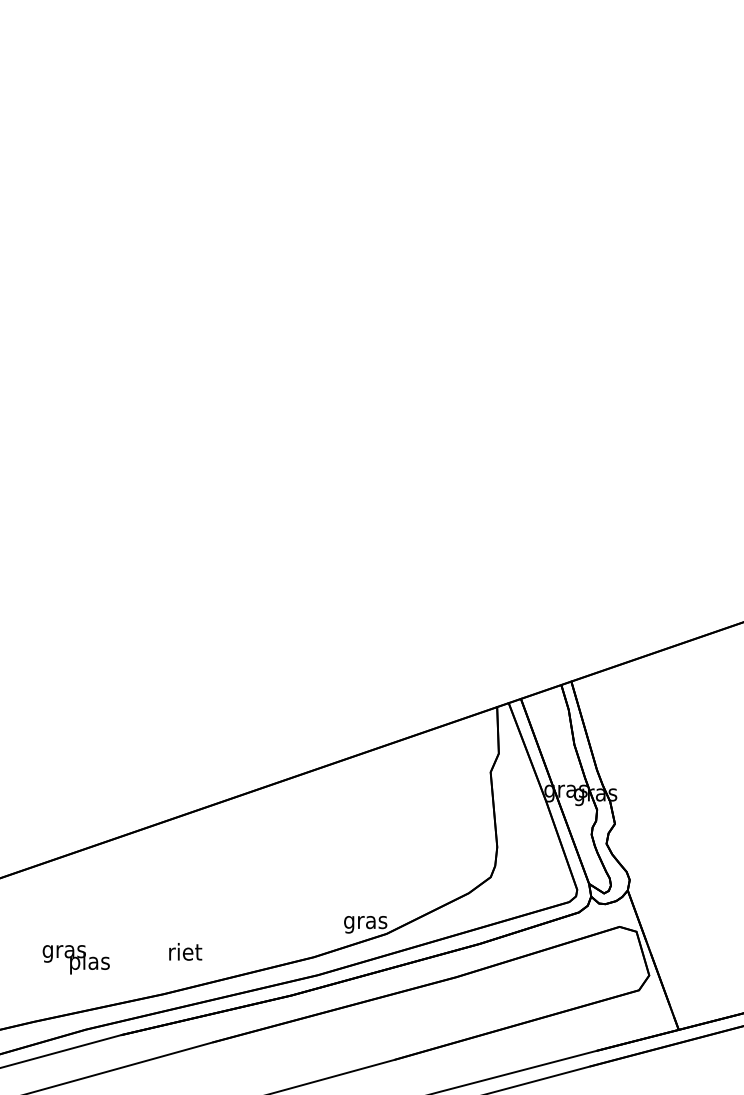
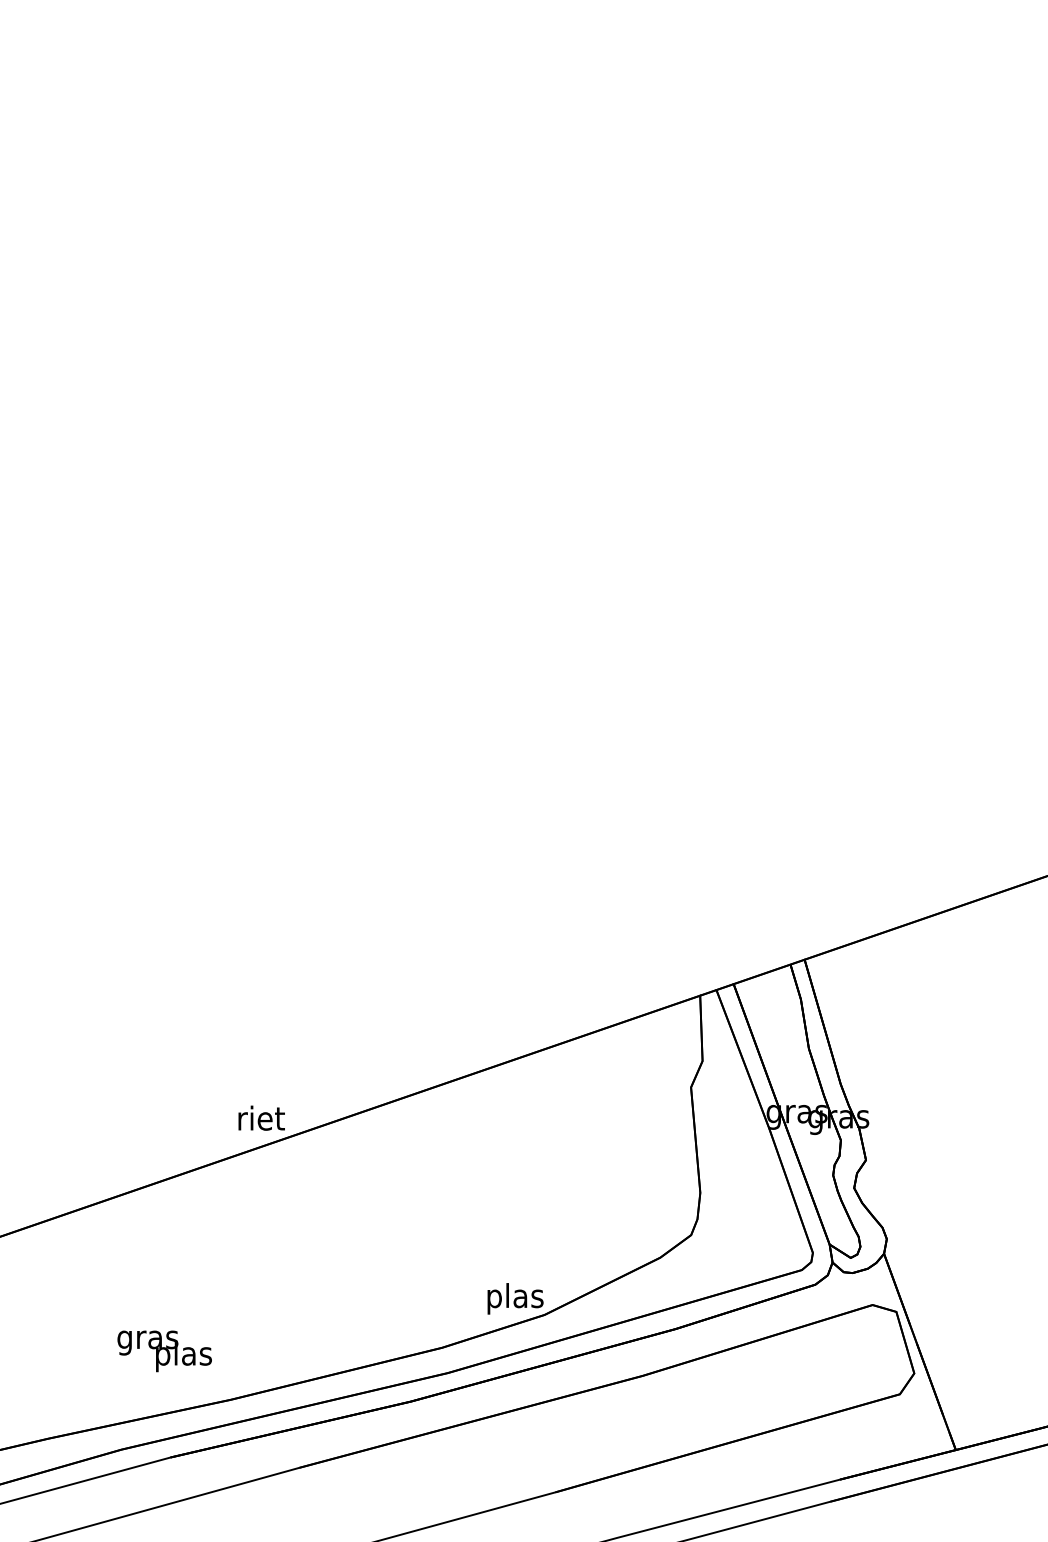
text: (365, 922) -> (514, 1298), gras -> plas
text: (185, 951) -> (261, 1117), moved
text: (76, 959) -> (164, 1351), moved

